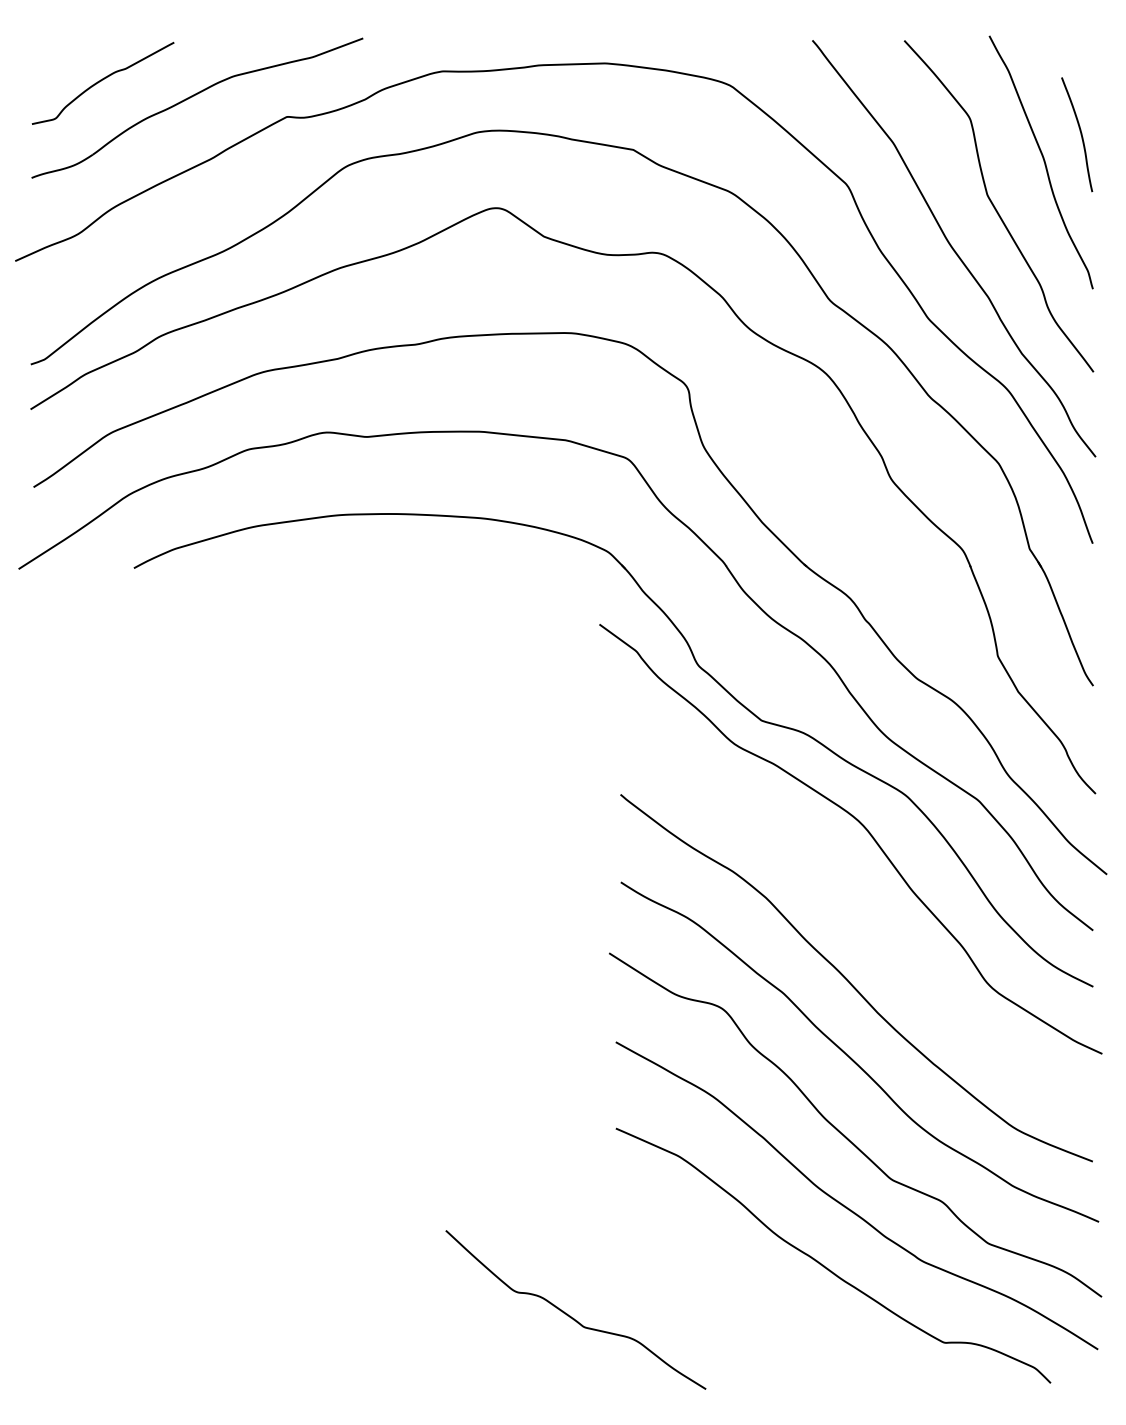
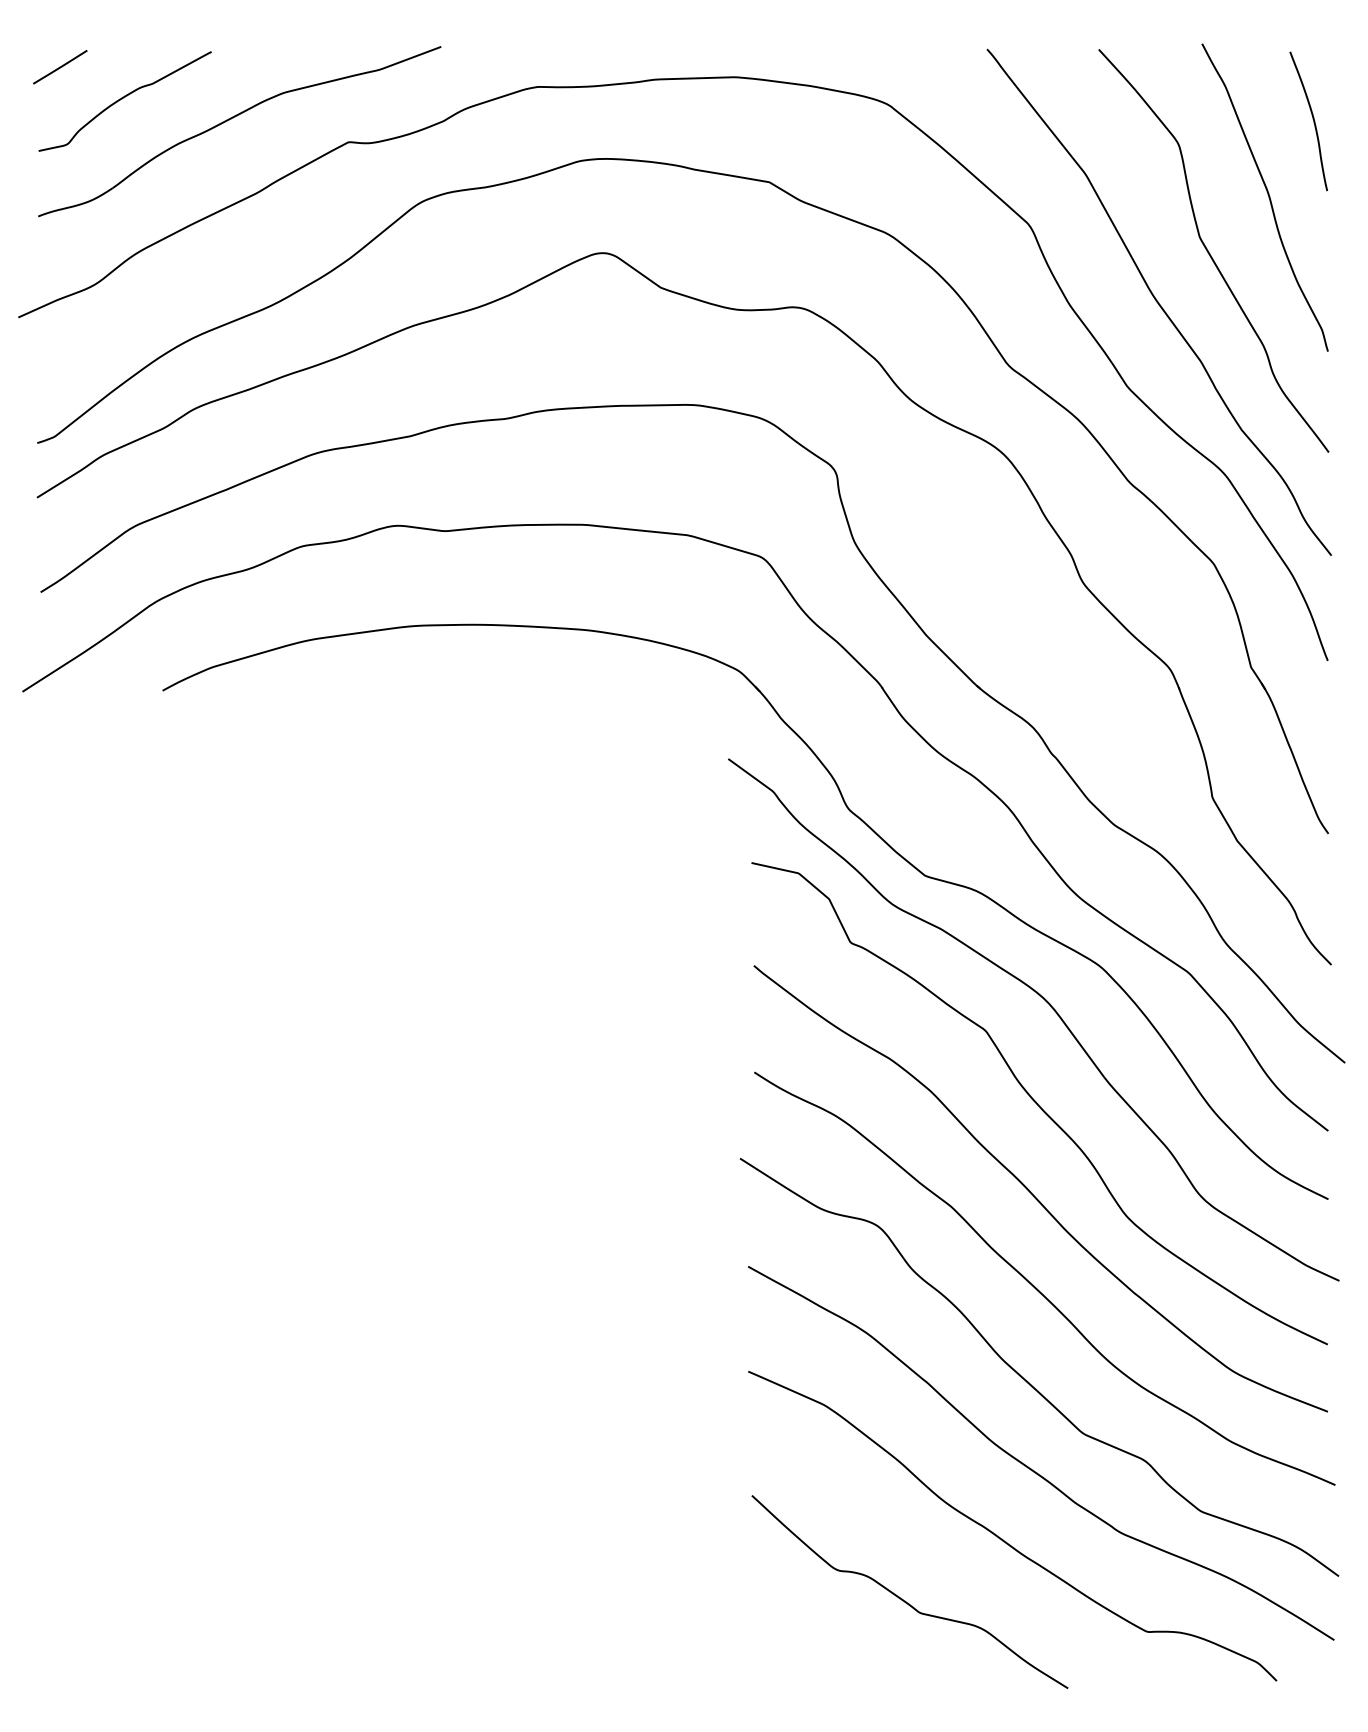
line: (49, 54) -> (59, 66), added
curve: (1080, 134) -> (1312, 121), moved
curve: (854, 907) -> (1038, 1102), added
curve: (570, 1315) -> (903, 1598), moved

